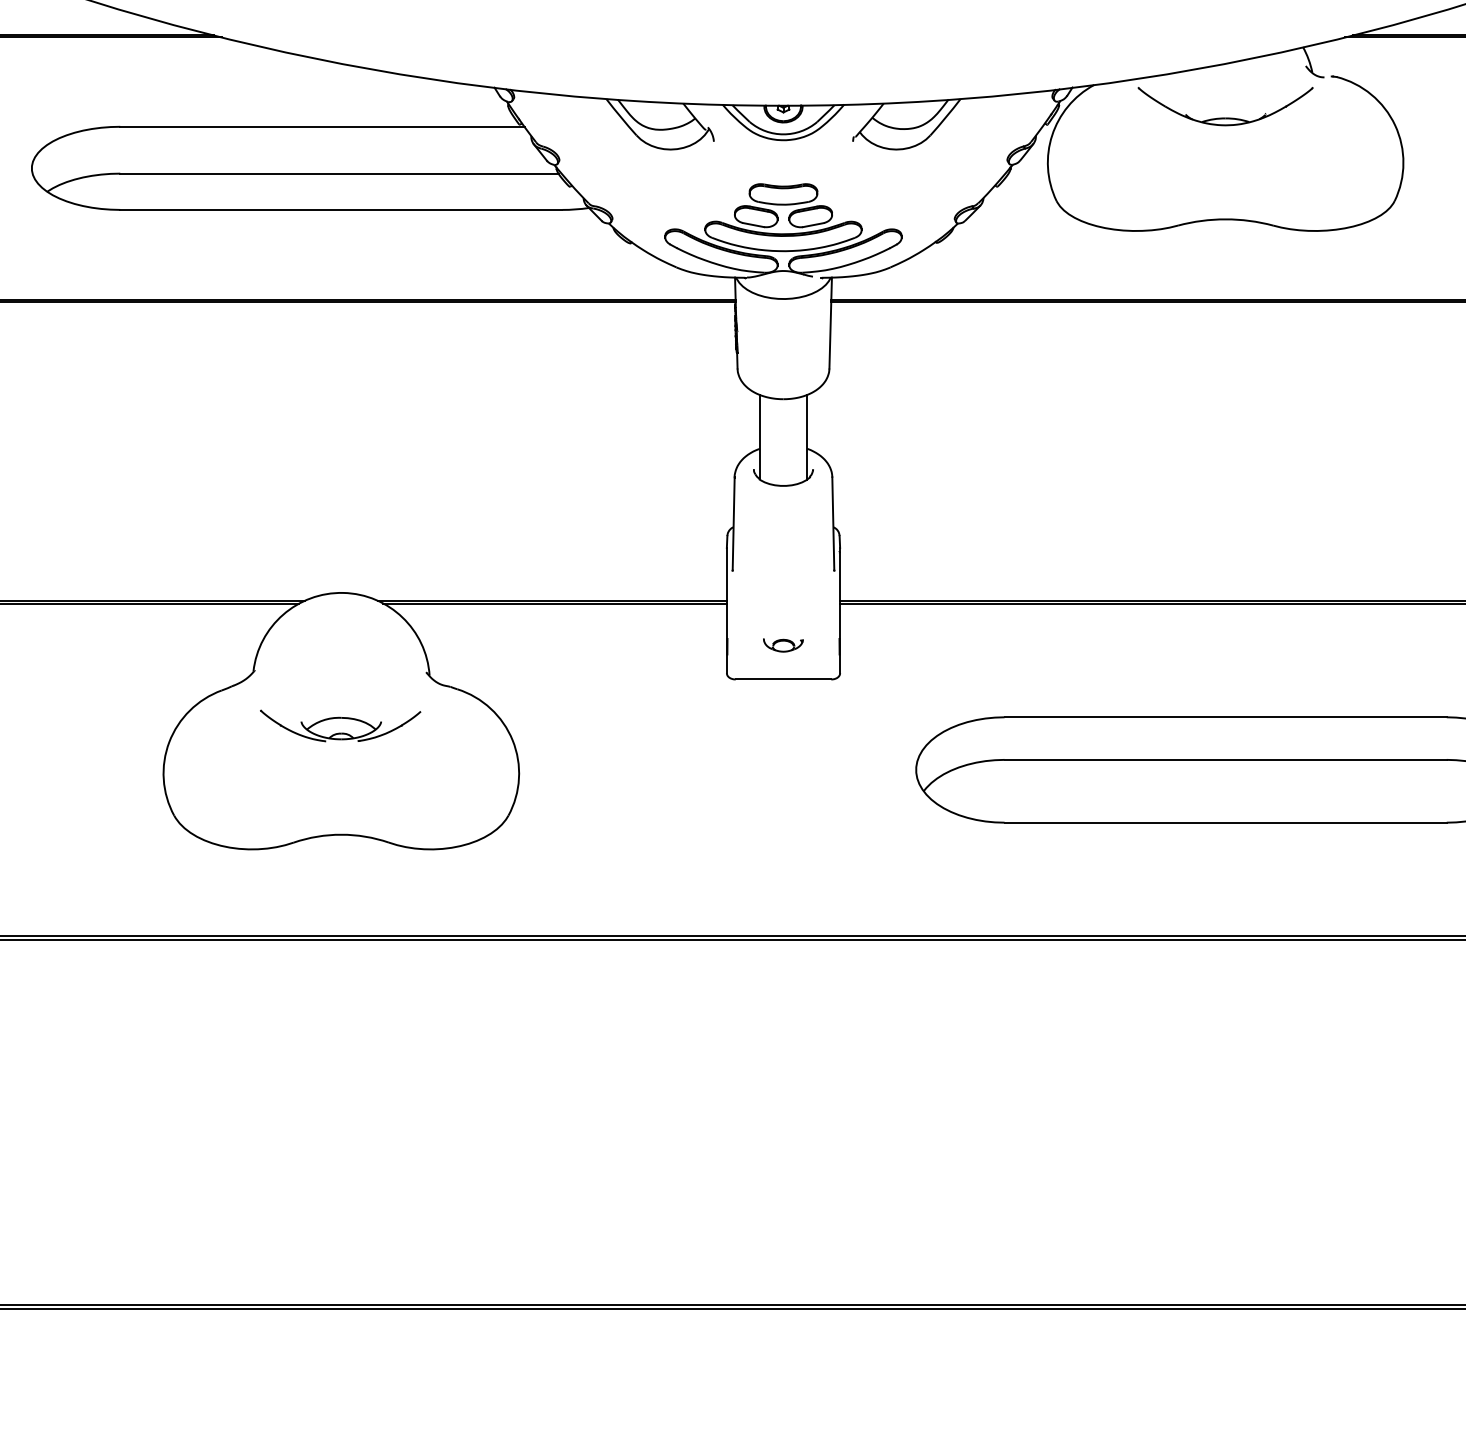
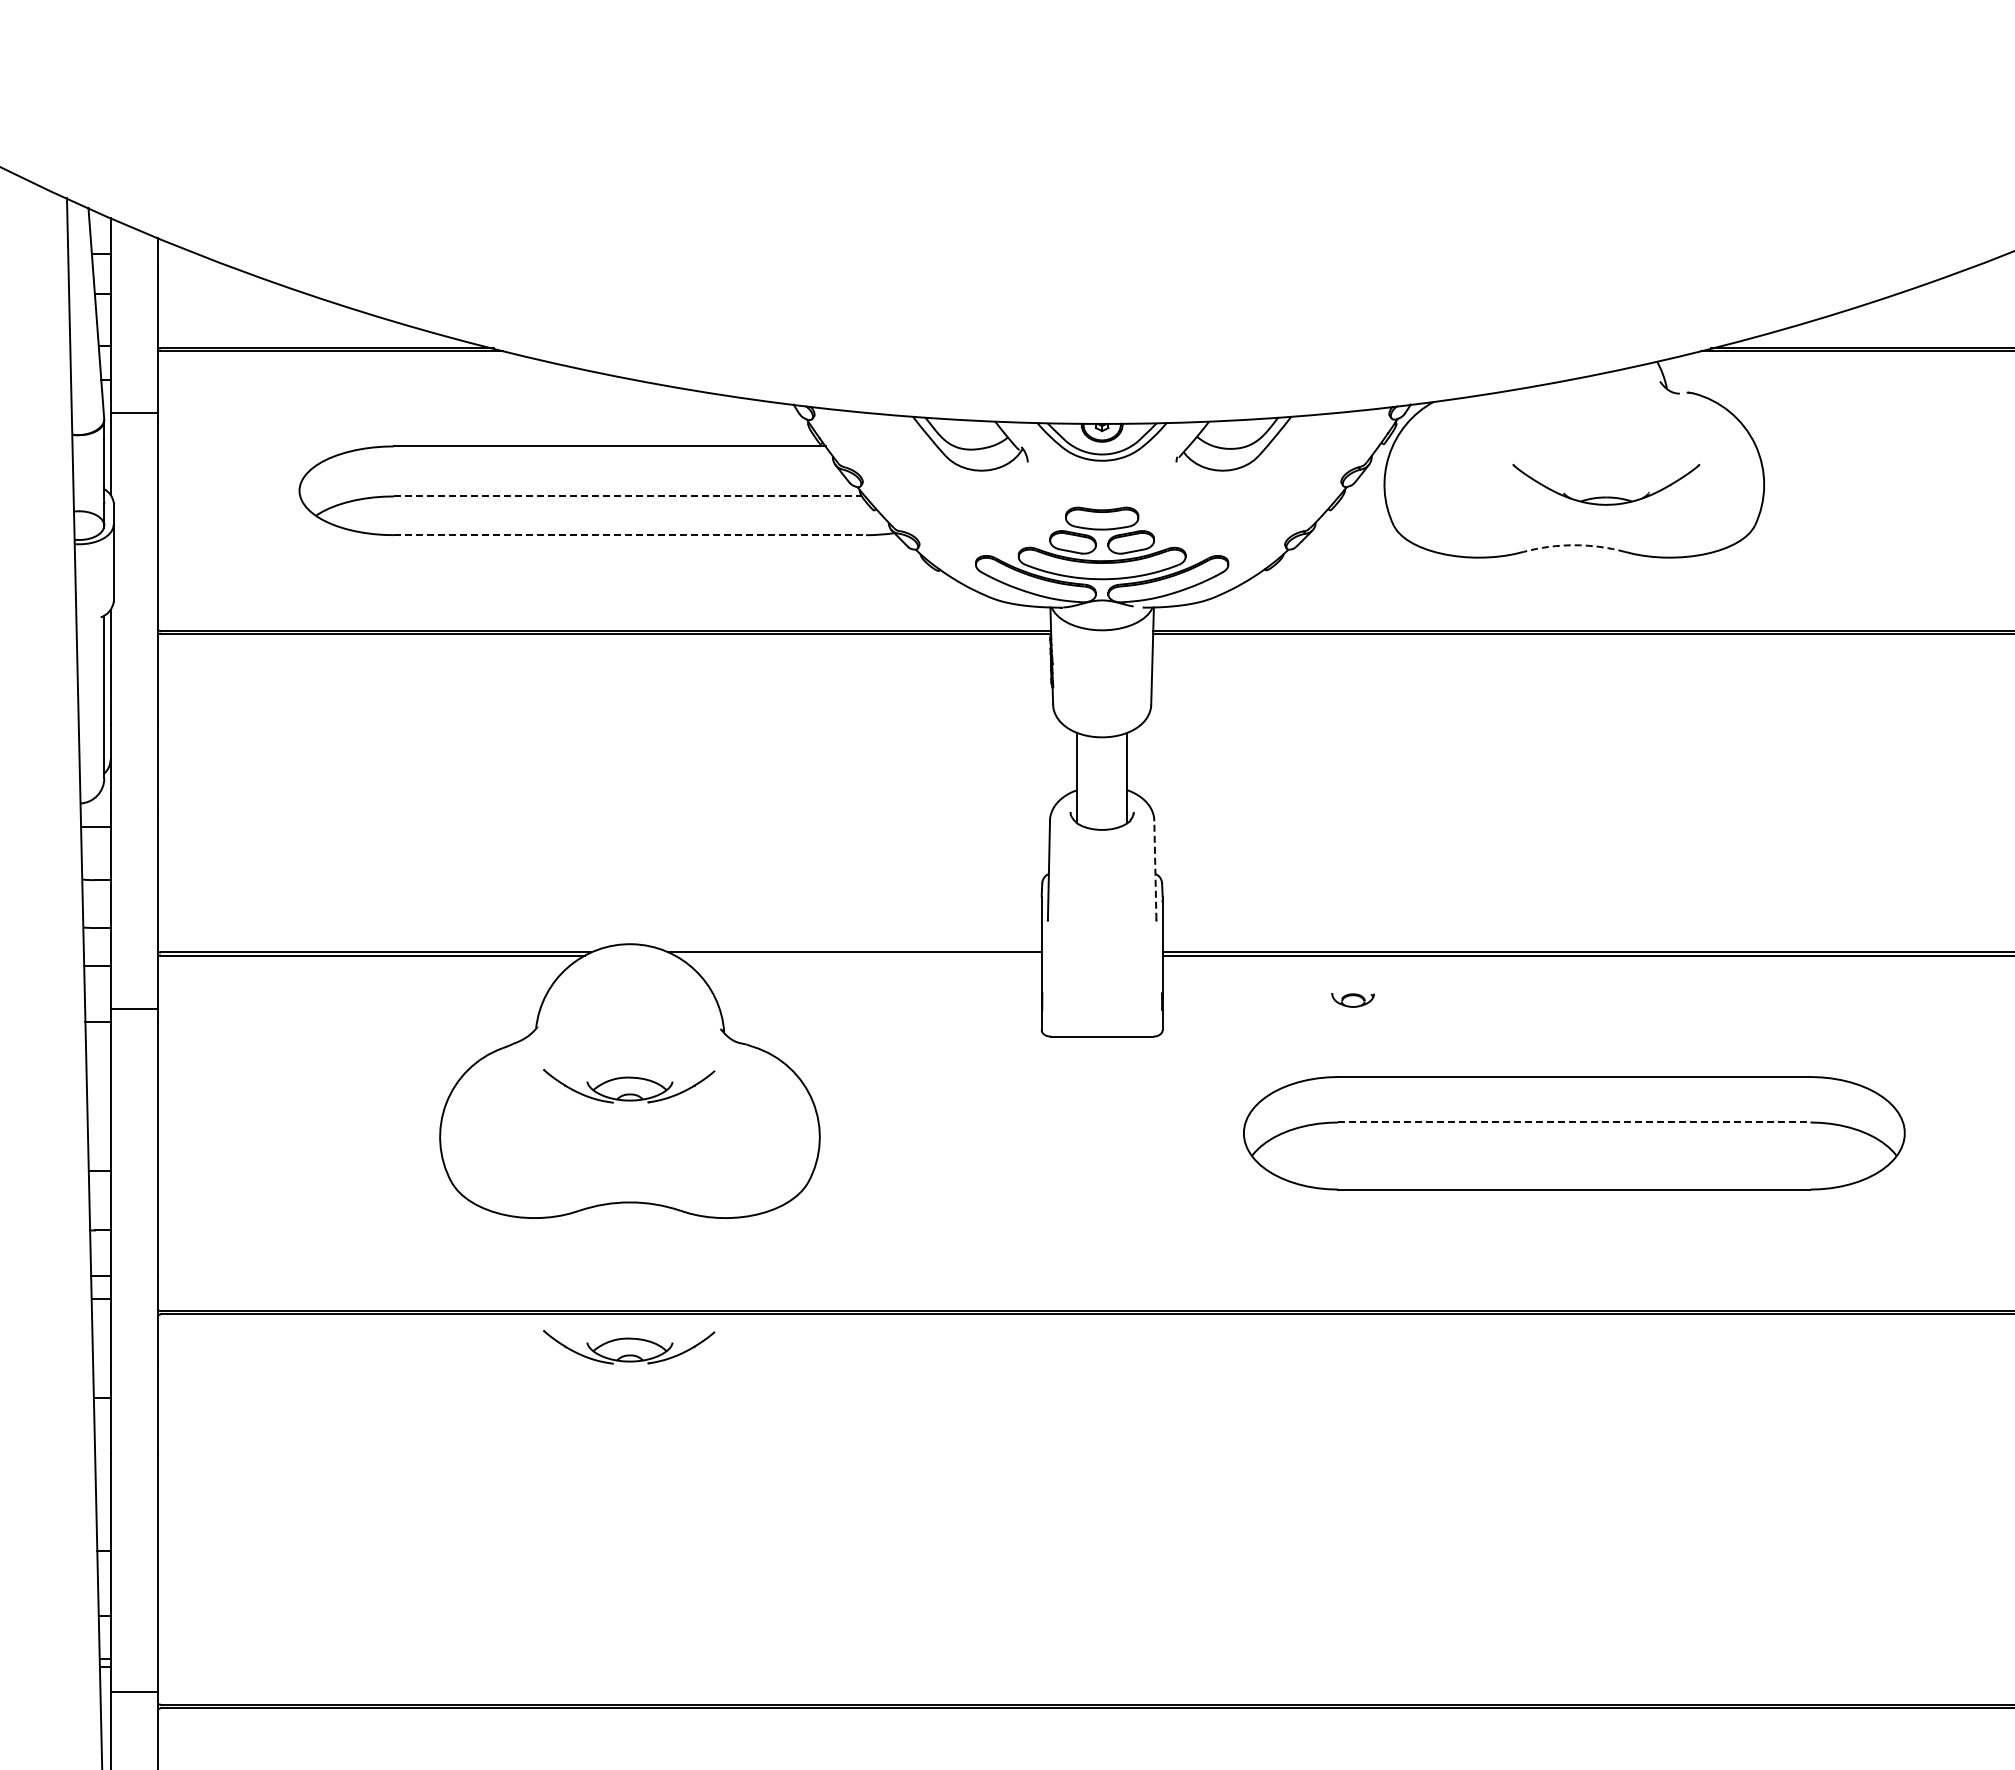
part: (1225, 117) -> (1606, 496), moved
line: (339, 173) -> (628, 496), solid -> dashed
line: (341, 210) -> (630, 535), solid -> dashed
arc: (1225, 219) -> (1574, 545), solid -> dashed
line: (833, 523) -> (1155, 870), solid -> dashed
line: (554, 603) -> (857, 955), removed
part: (782, 645) -> (1352, 1000), moved
line: (1225, 759) -> (1574, 1122), solid -> dashed
part: (340, 970) -> (629, 1347), added

